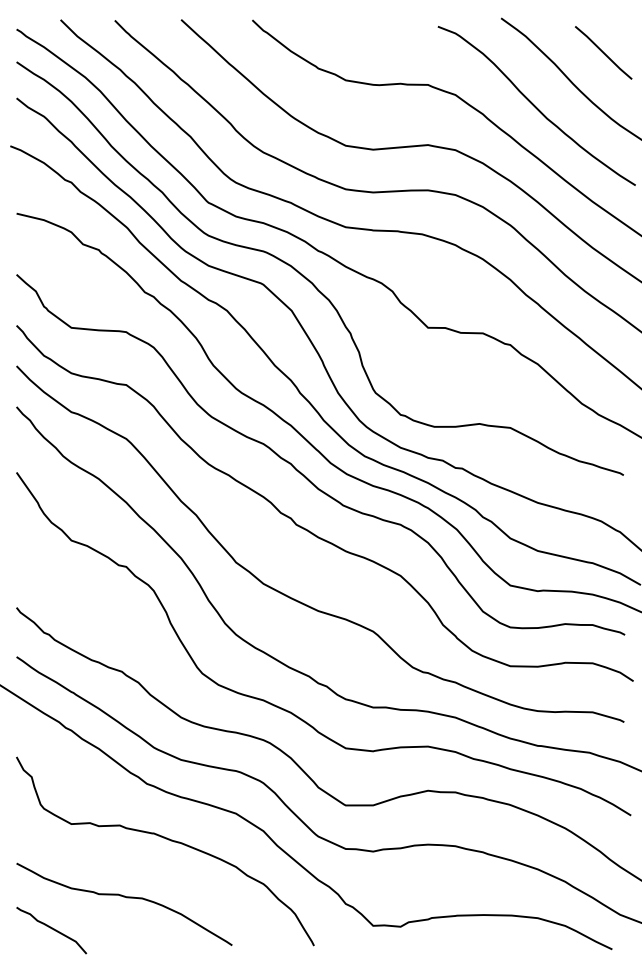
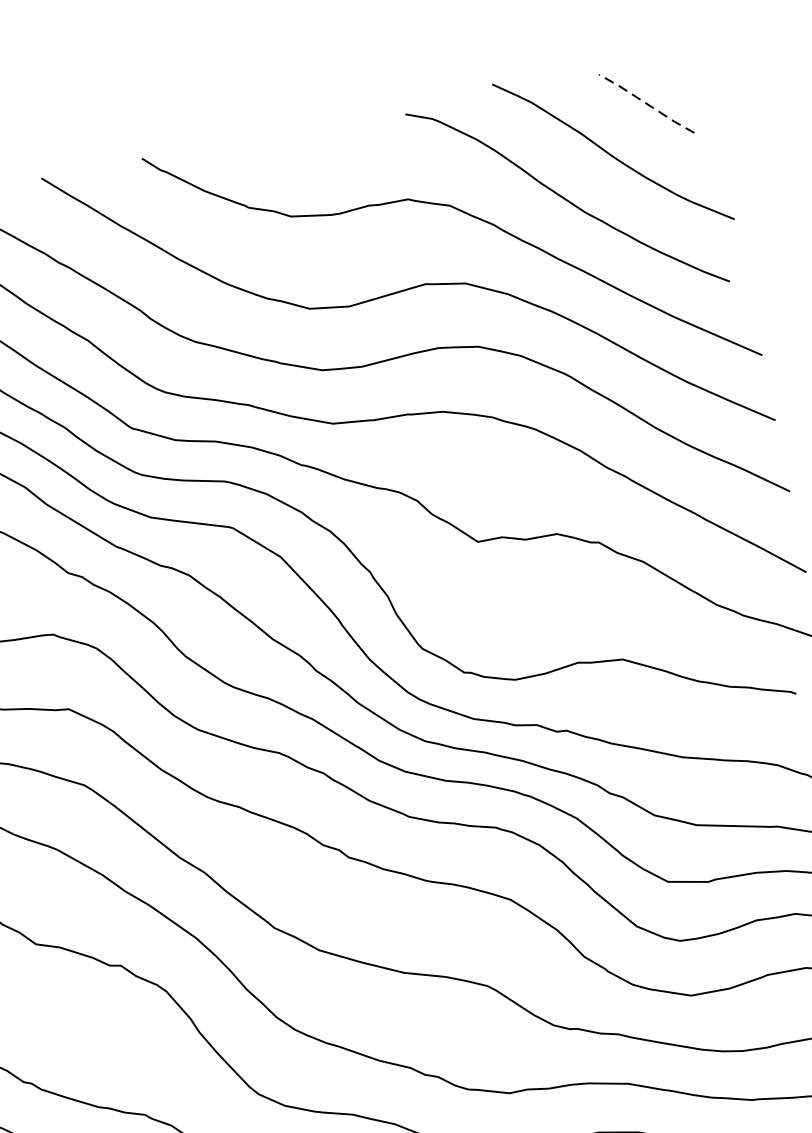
line: (603, 52) -> (646, 103), solid -> dashed

